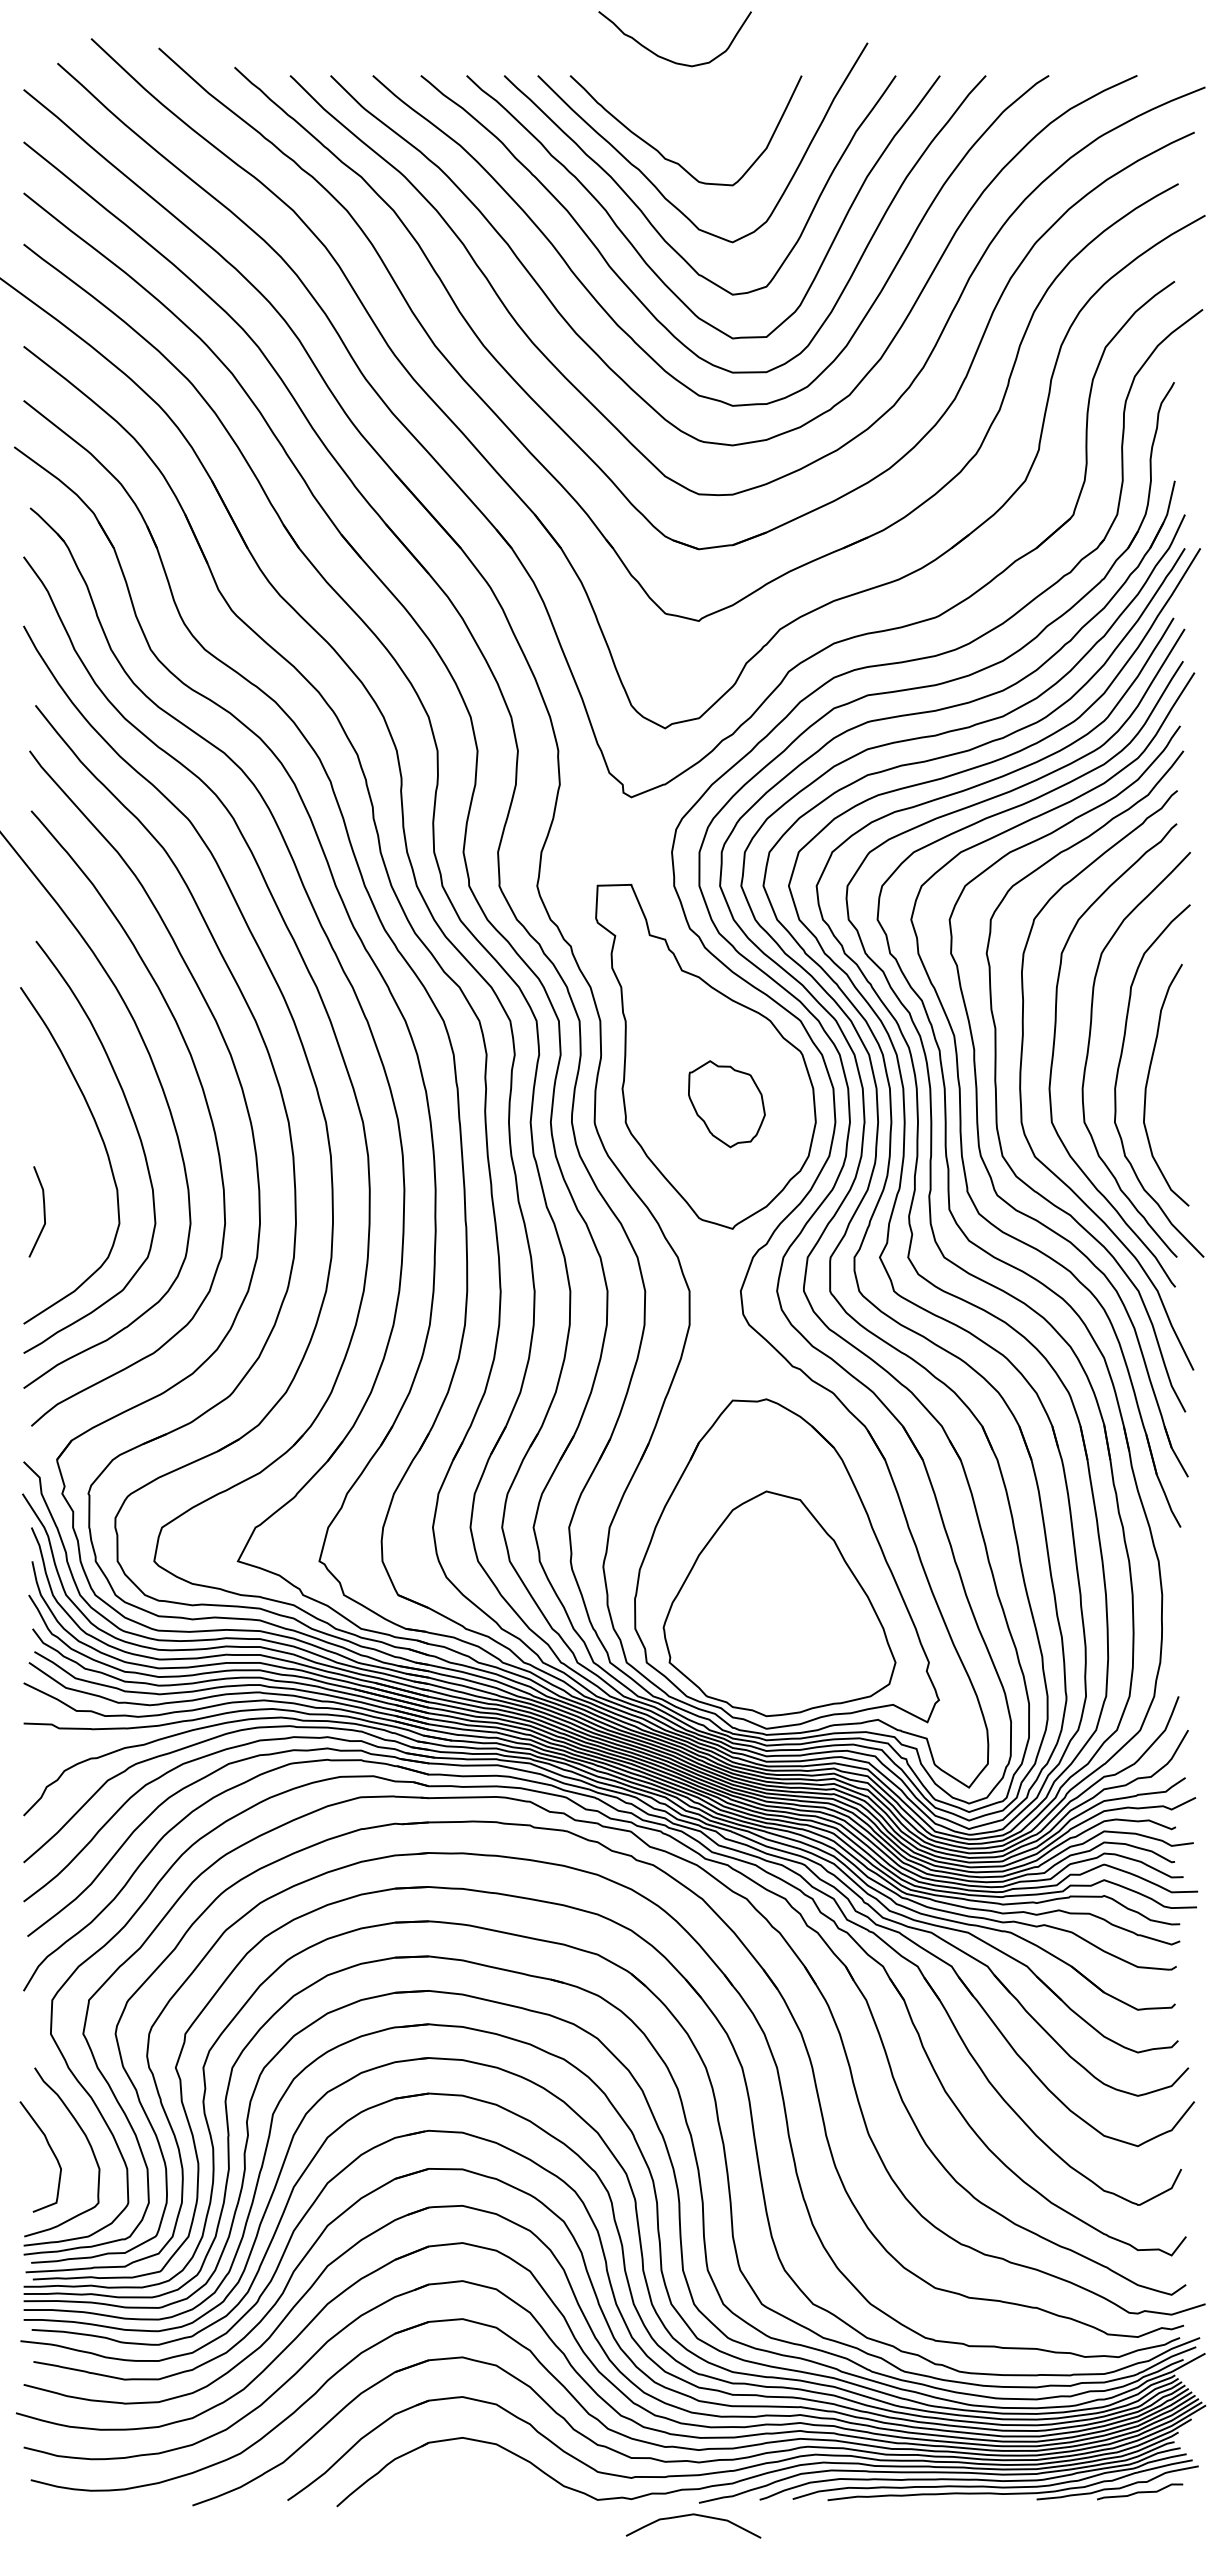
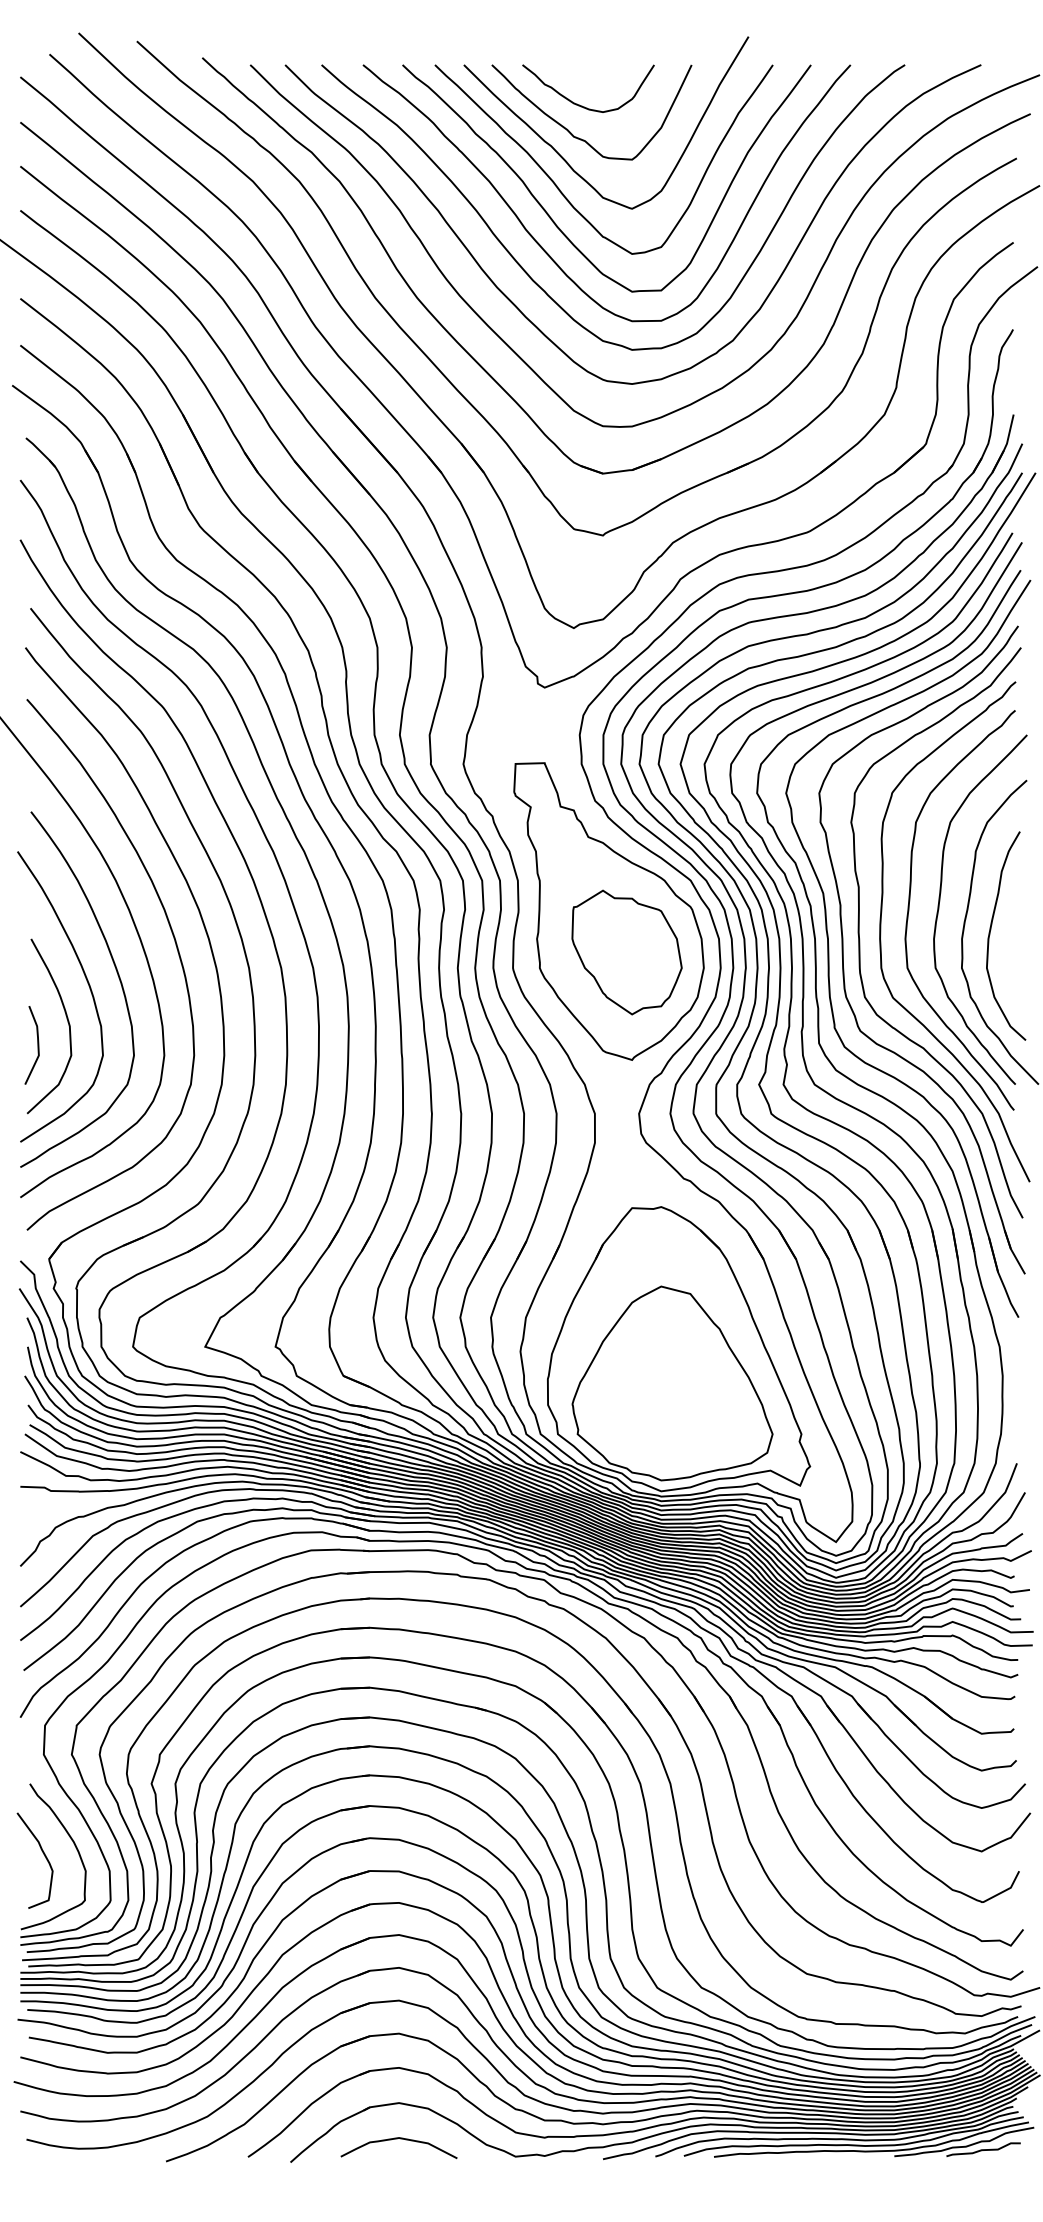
curve: (667, 58) -> (581, 105), moved
part: (726, 1103) -> (626, 951), size x1.67
curve: (77, 1182) -> (66, 1019), added
curve: (693, 2515) -> (398, 2139), moved

